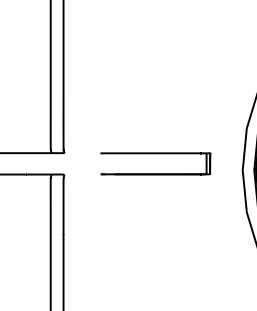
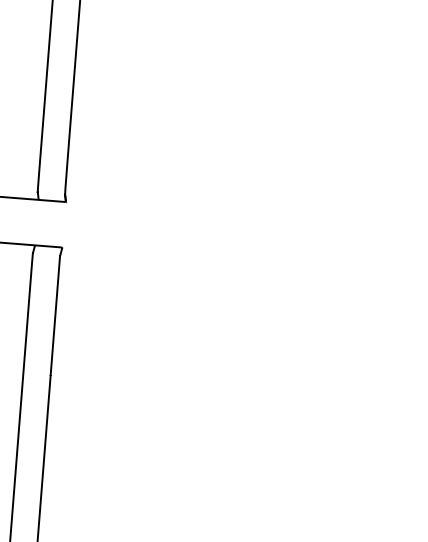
part: (155, 154) -> (259, 220), removed

